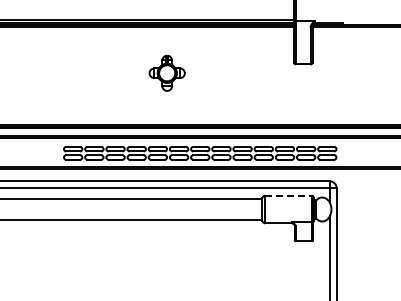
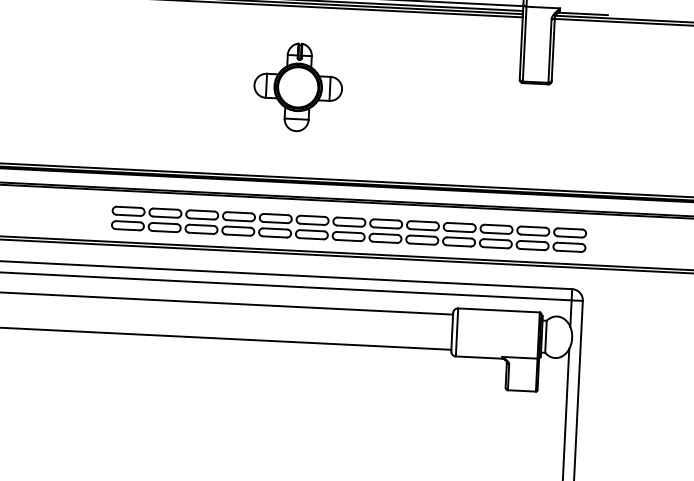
part: (167, 73) -> (298, 87), size x1.43
line: (289, 195) -> (500, 310), dashed -> solid

